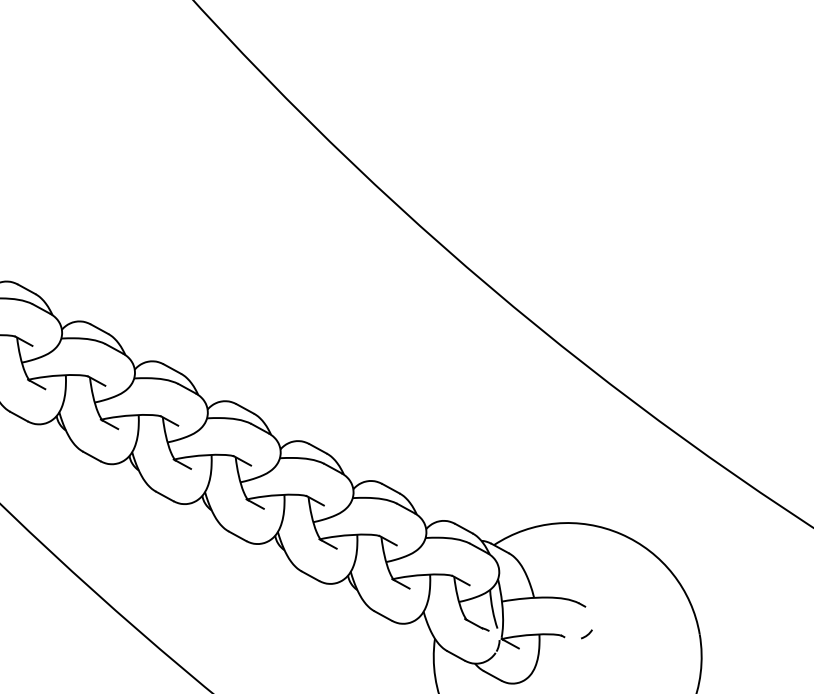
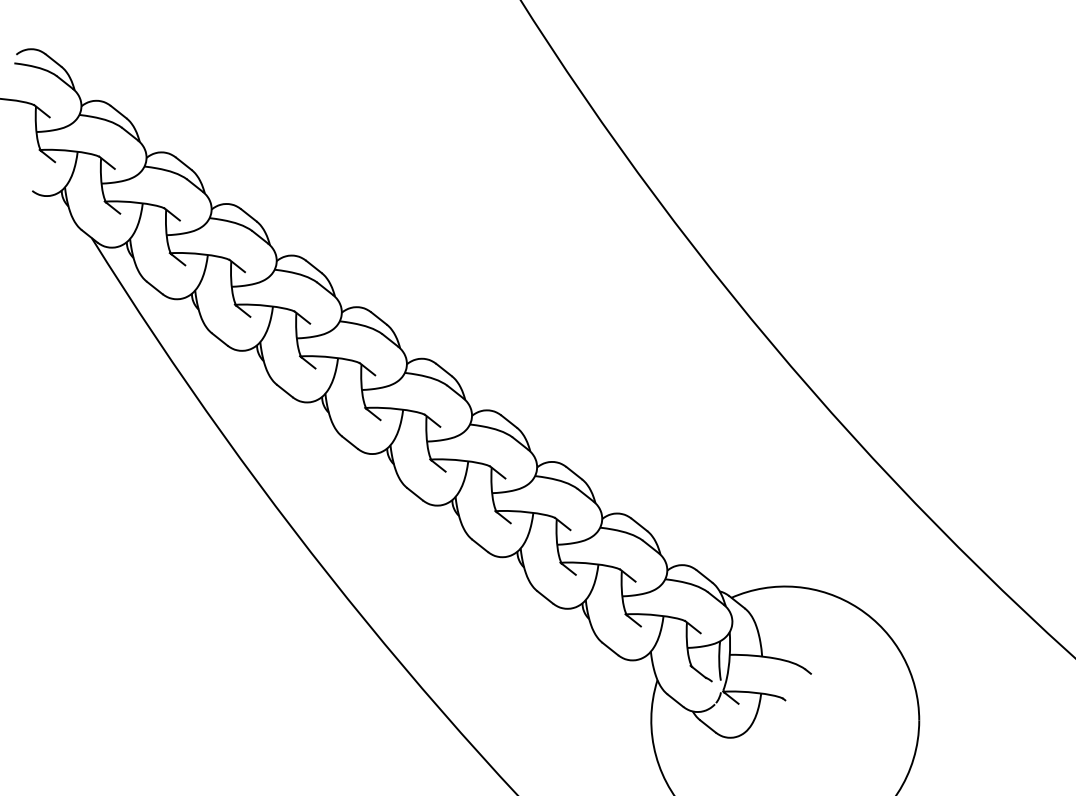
curve: (586, 634) -> (807, 701), removed

